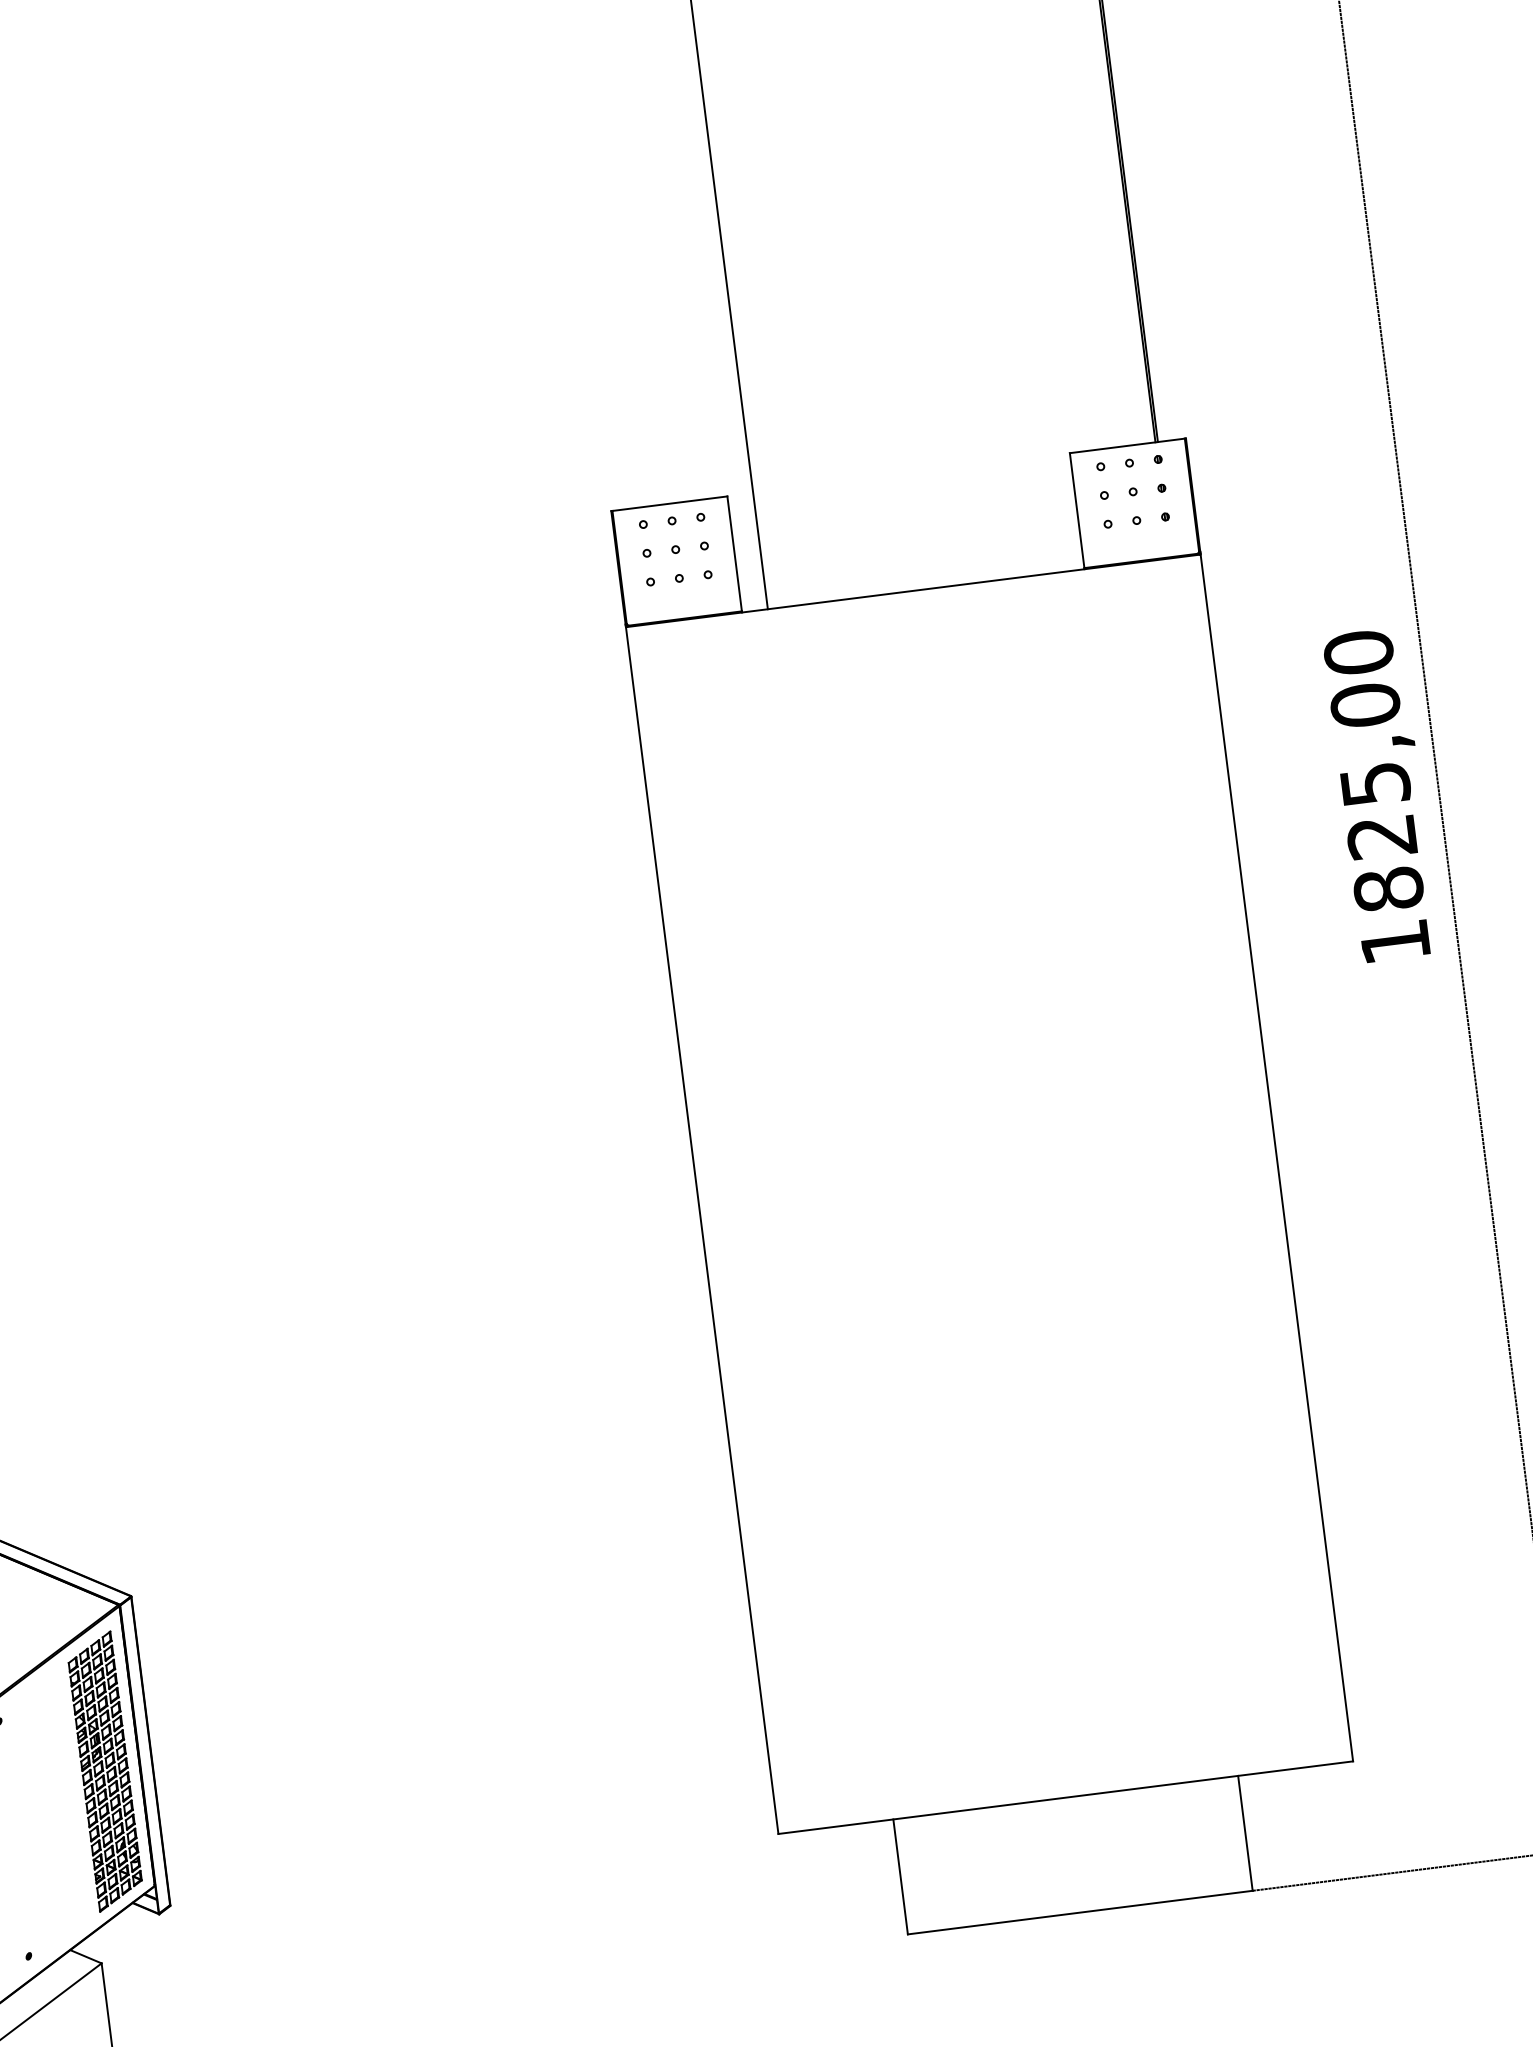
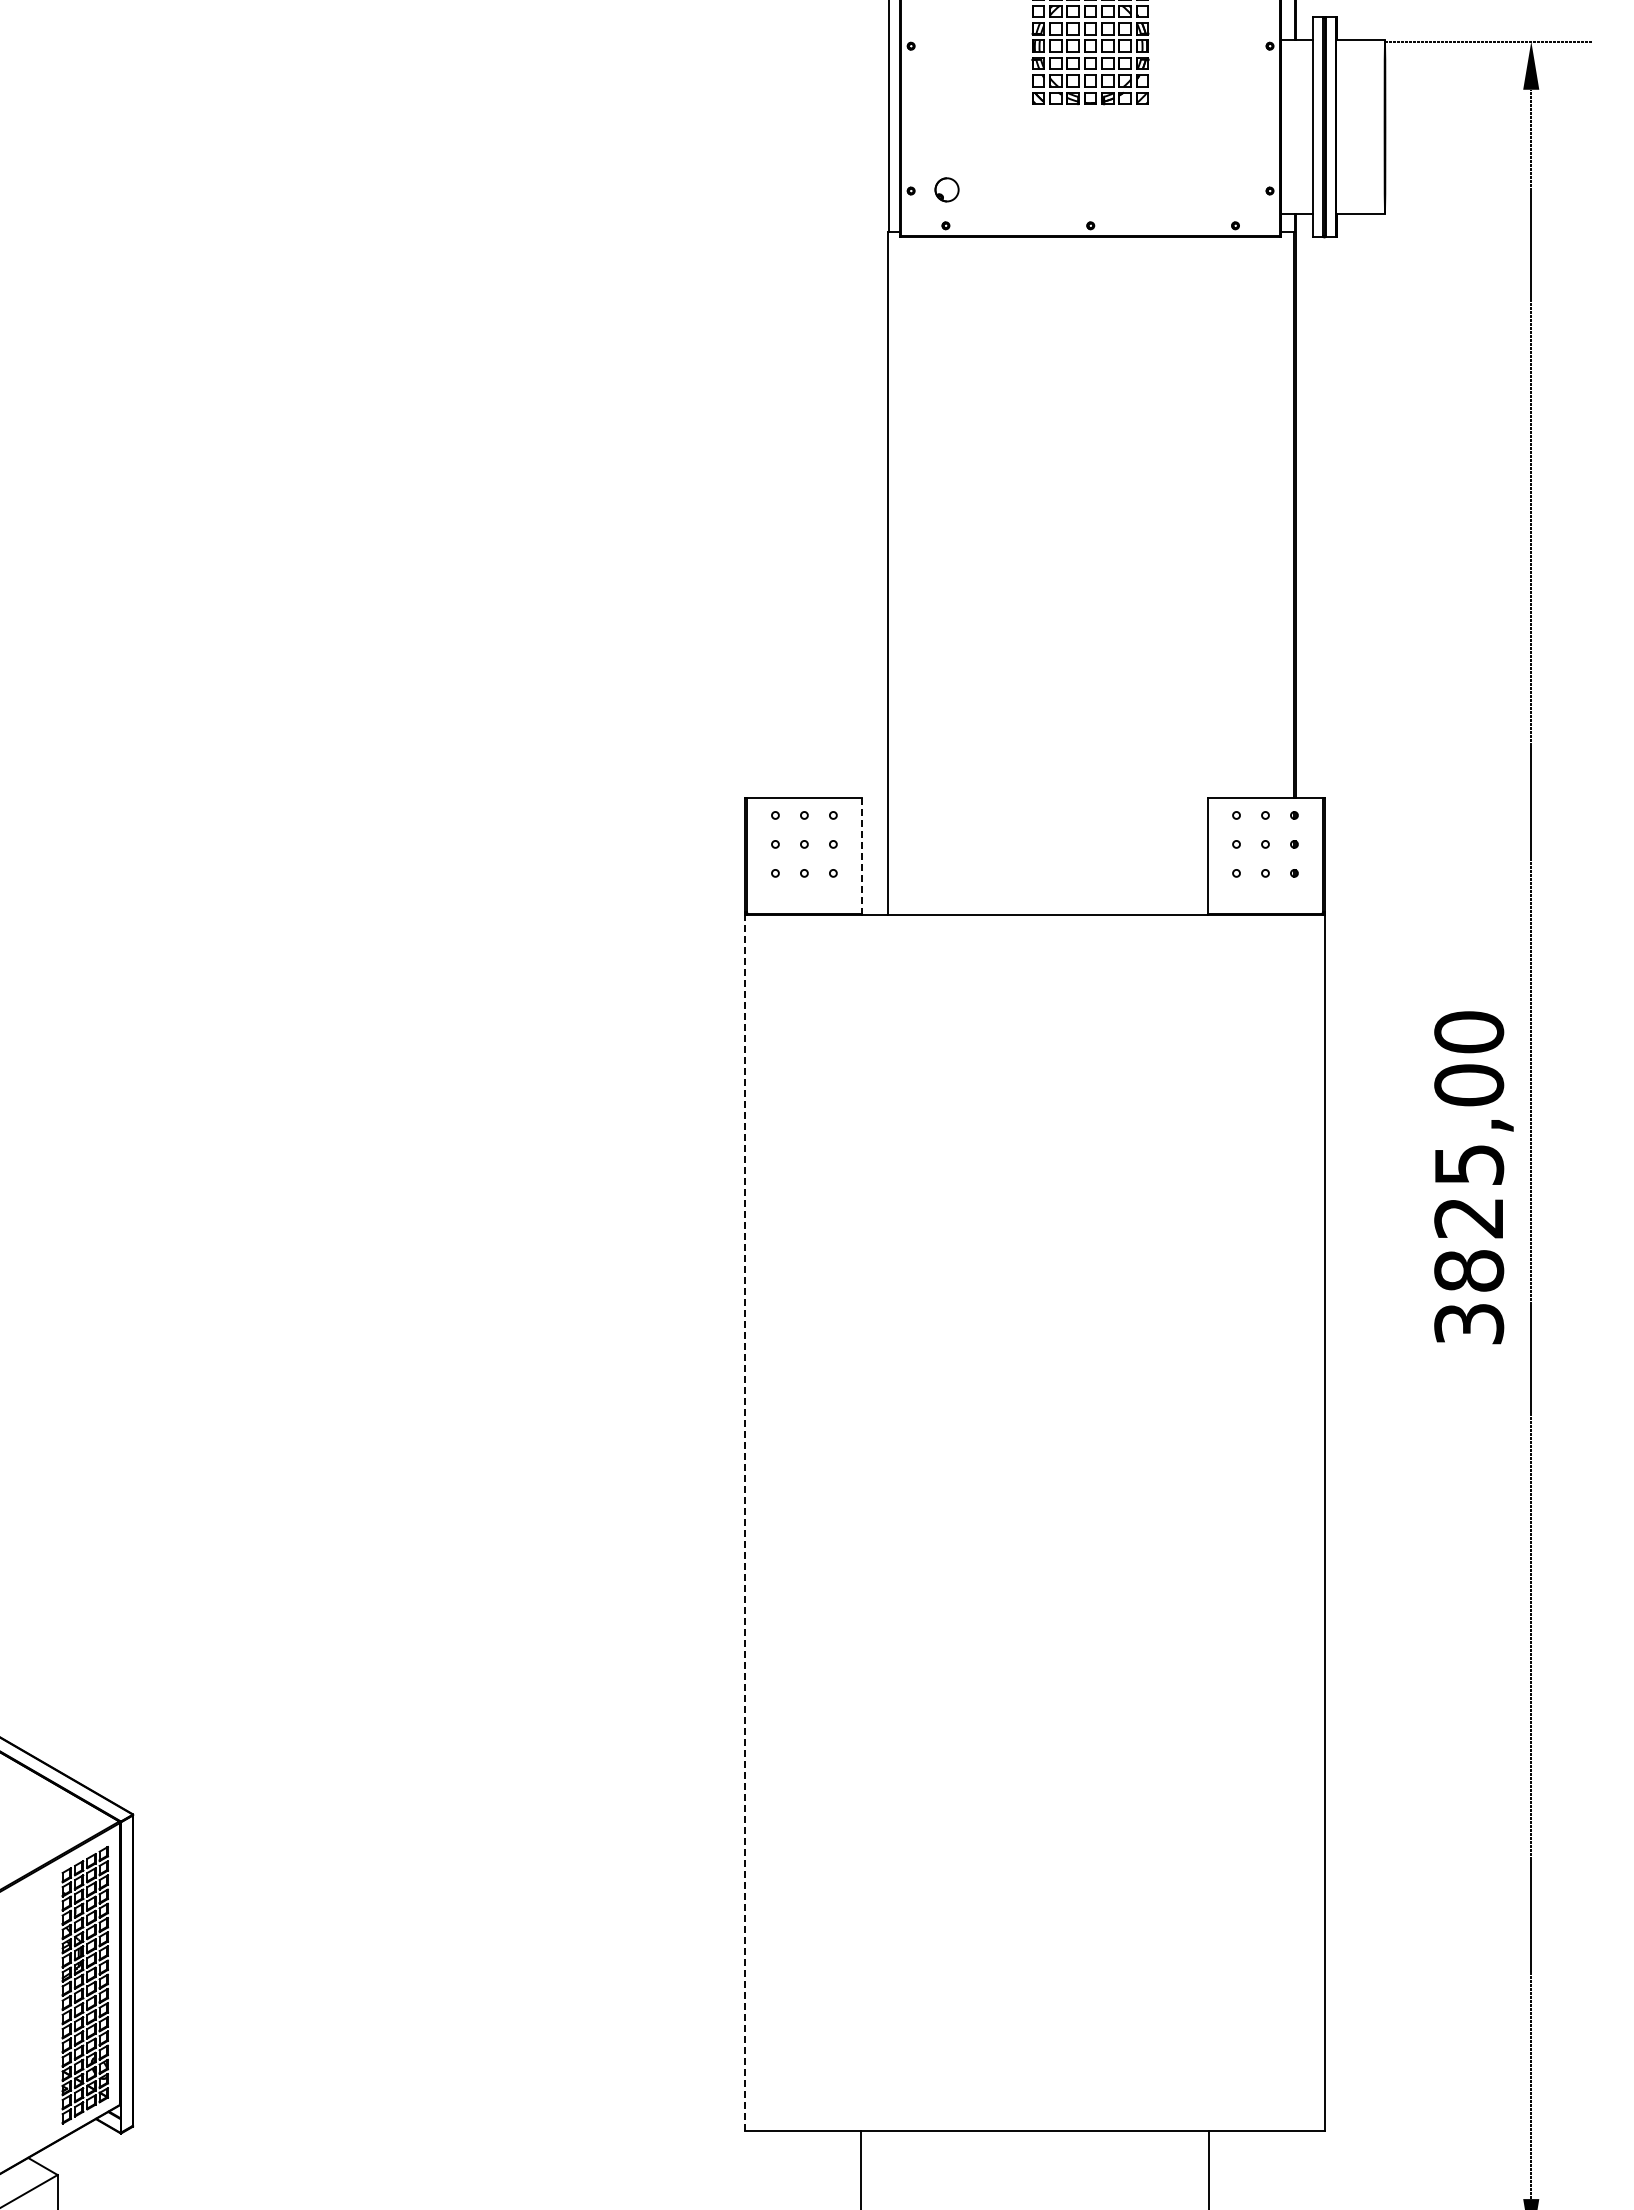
line: (734, 554) -> (862, 856), solid -> dashed
text: (1395, 942) -> (1469, 1324), 1825,00 -> 3825,00
line: (702, 1229) -> (745, 1522), solid -> dashed

